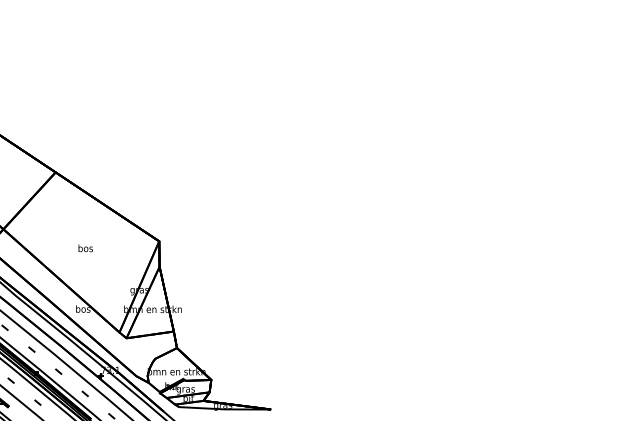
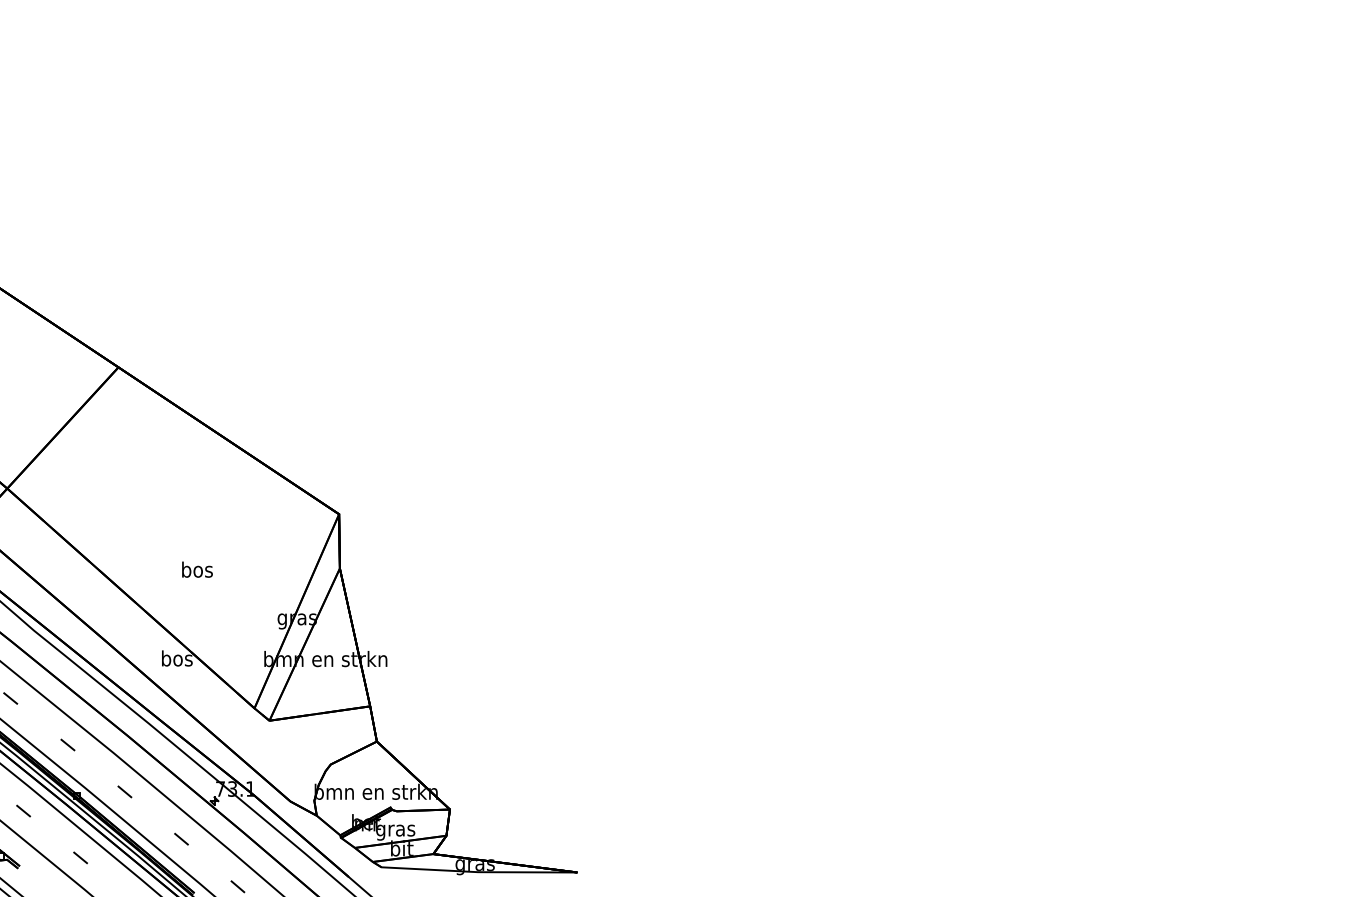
text: (85, 248) -> (196, 569), moved

